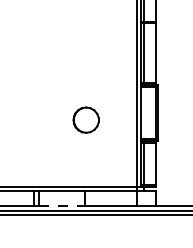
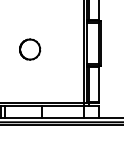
part: (85, 119) -> (29, 49), moved
line: (62, 205) -> (23, 117), dashed -> solid

